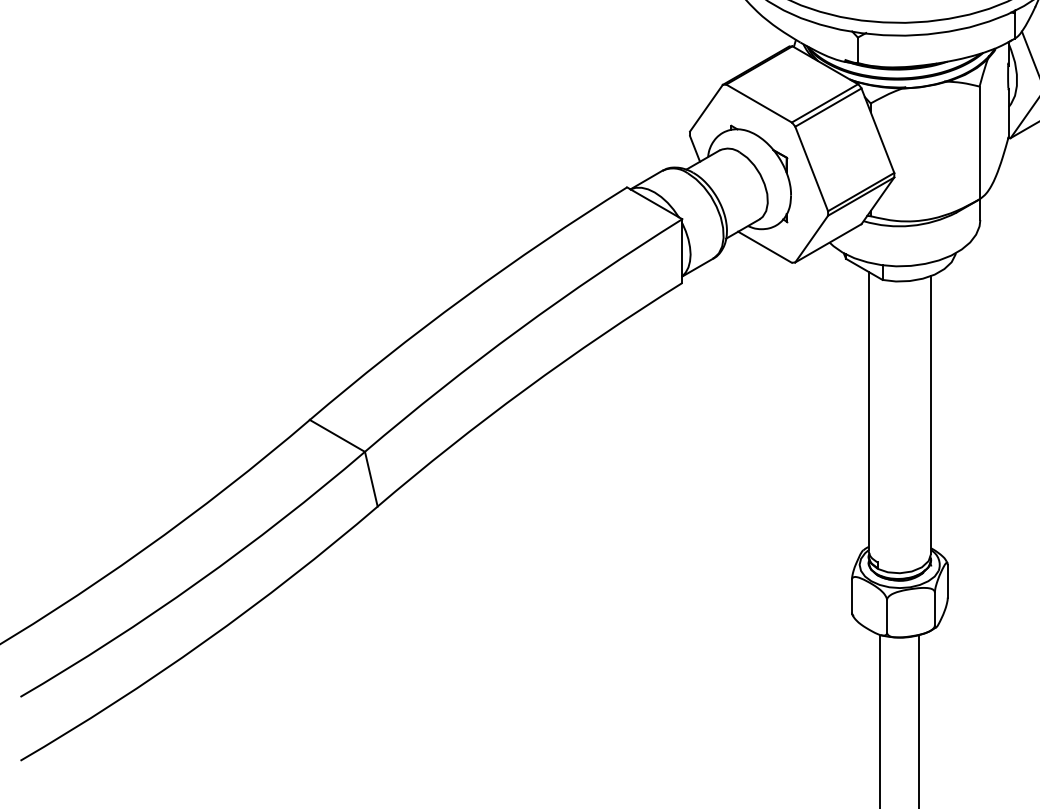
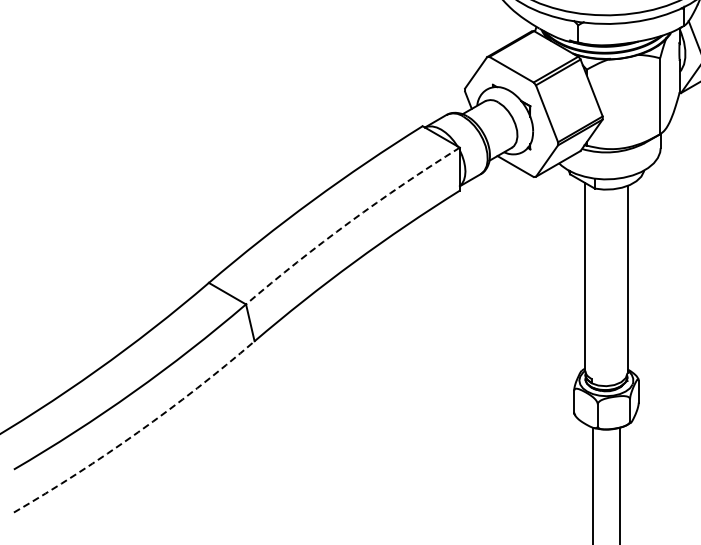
arc: (520, 330) -> (350, 222), solid -> dashed
arc: (205, 641) -> (138, 432), solid -> dashed

